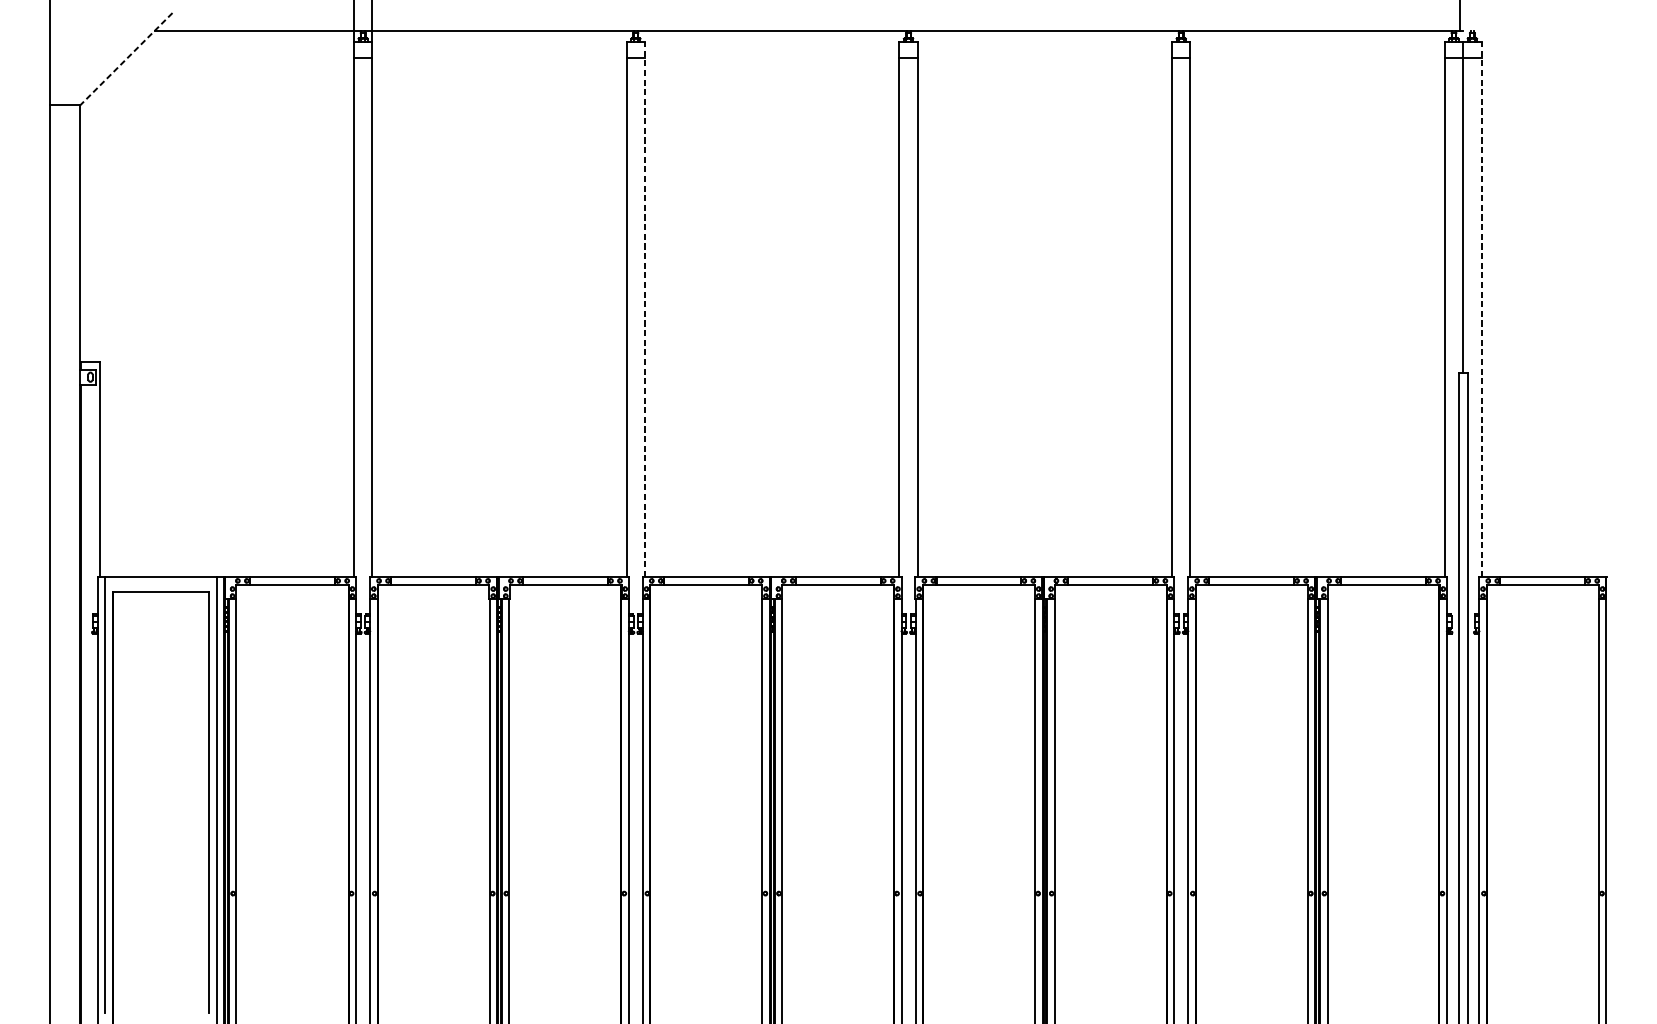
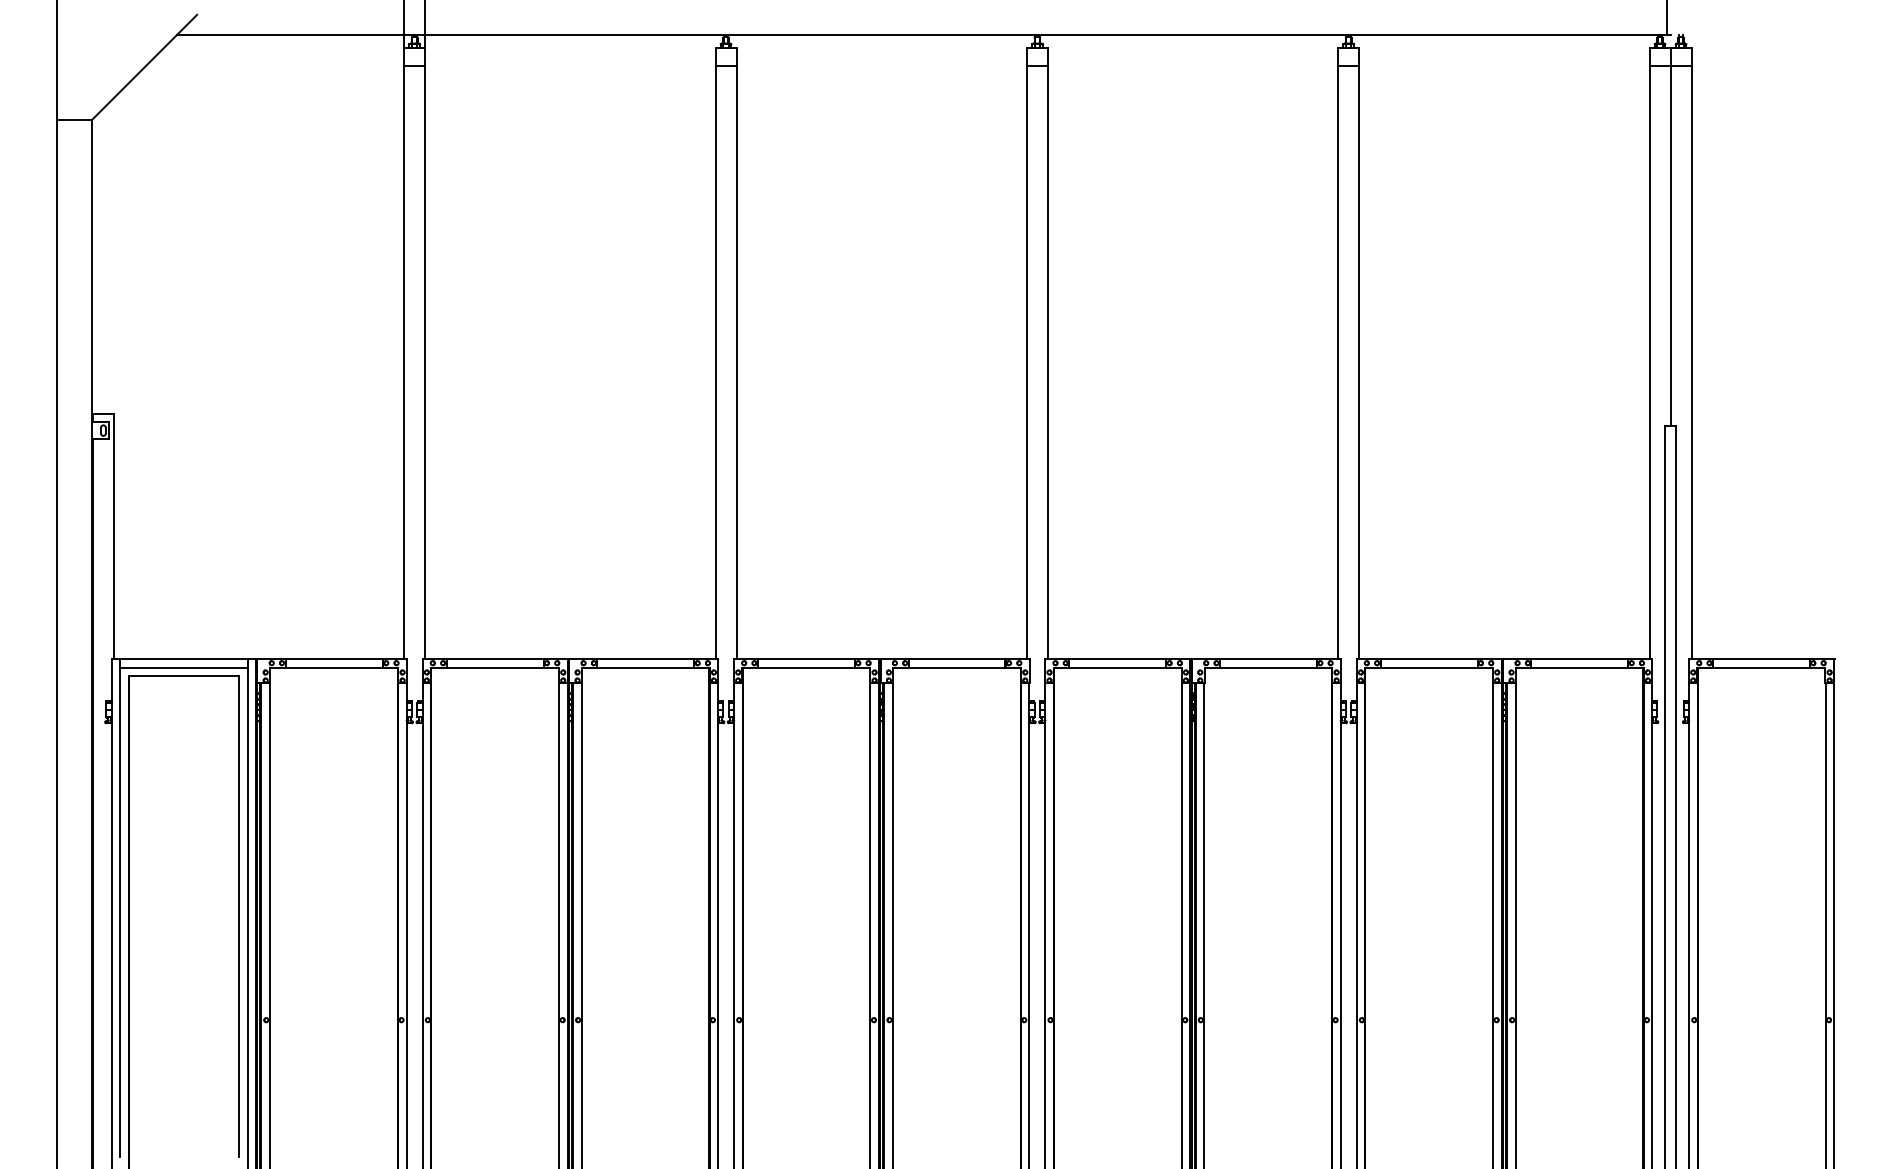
line: (126, 59) -> (144, 67), dashed -> solid
line: (644, 309) -> (736, 353), dashed -> solid
line: (1481, 309) -> (1691, 353), dashed -> solid
line: (160, 584) -> (183, 667), added

